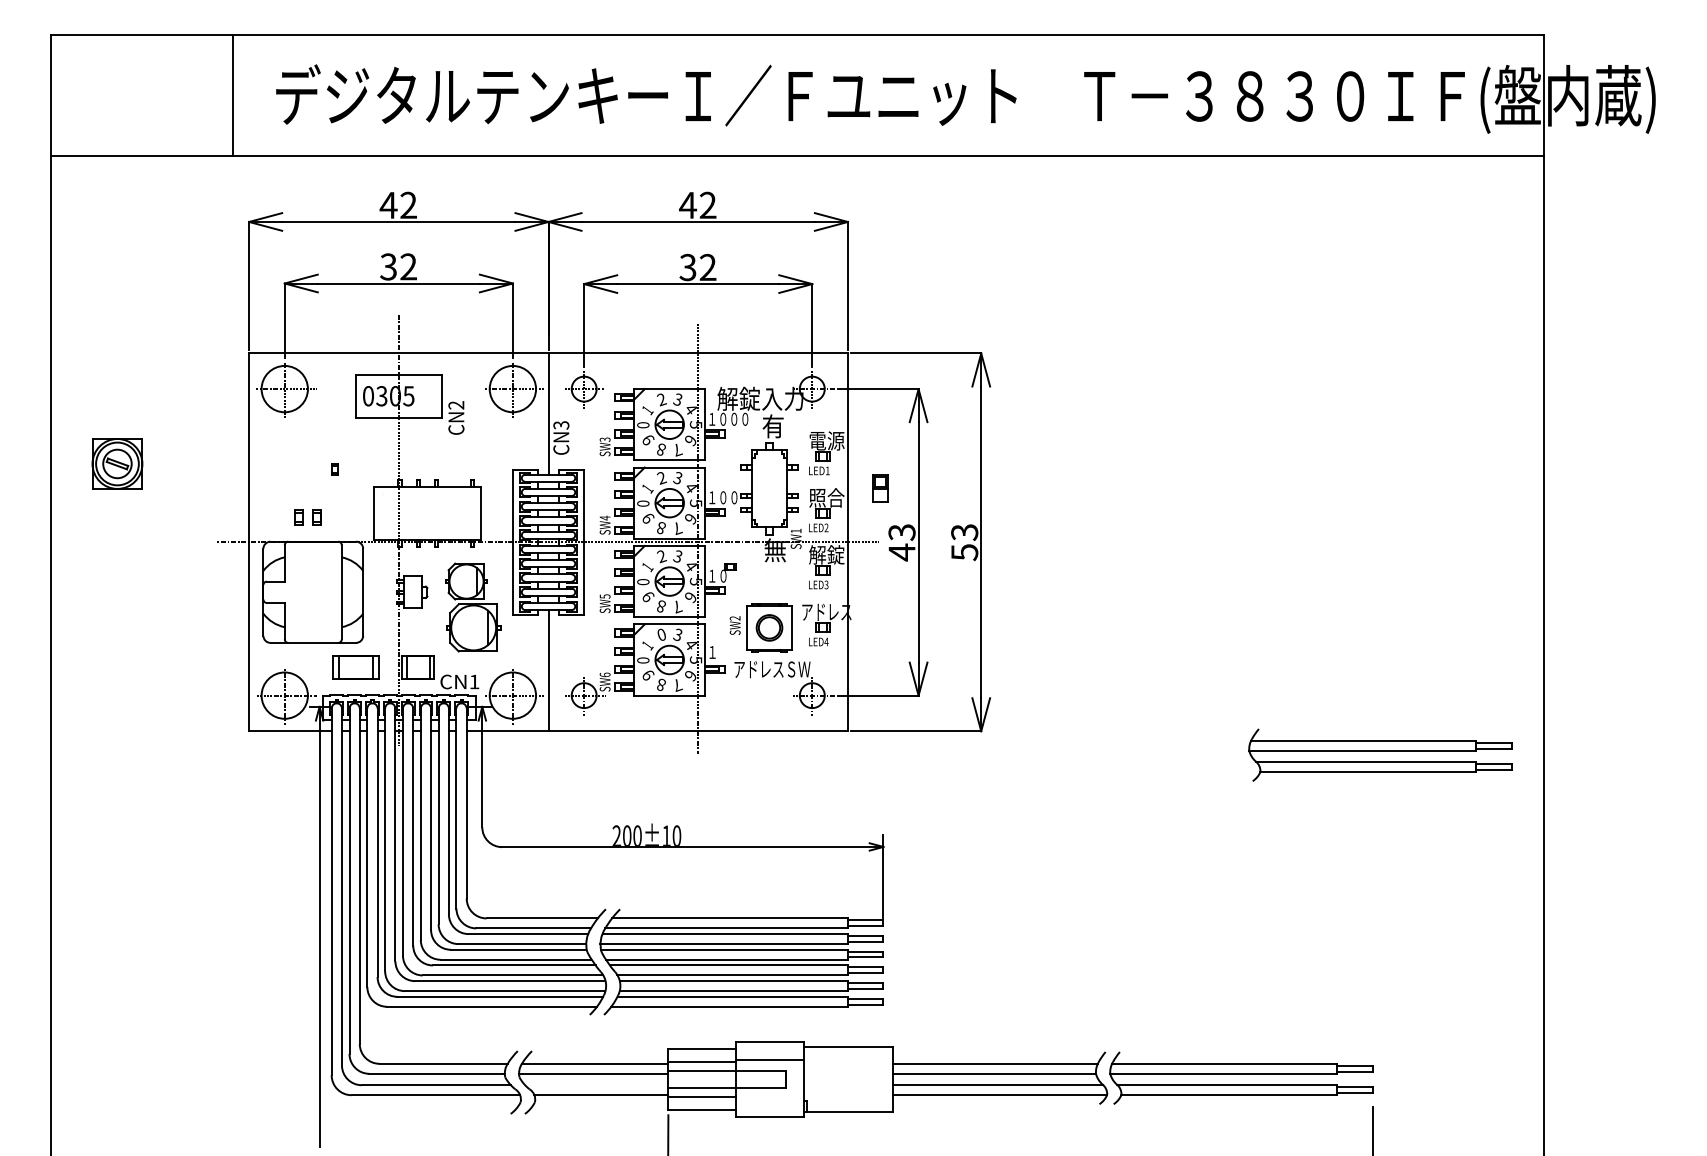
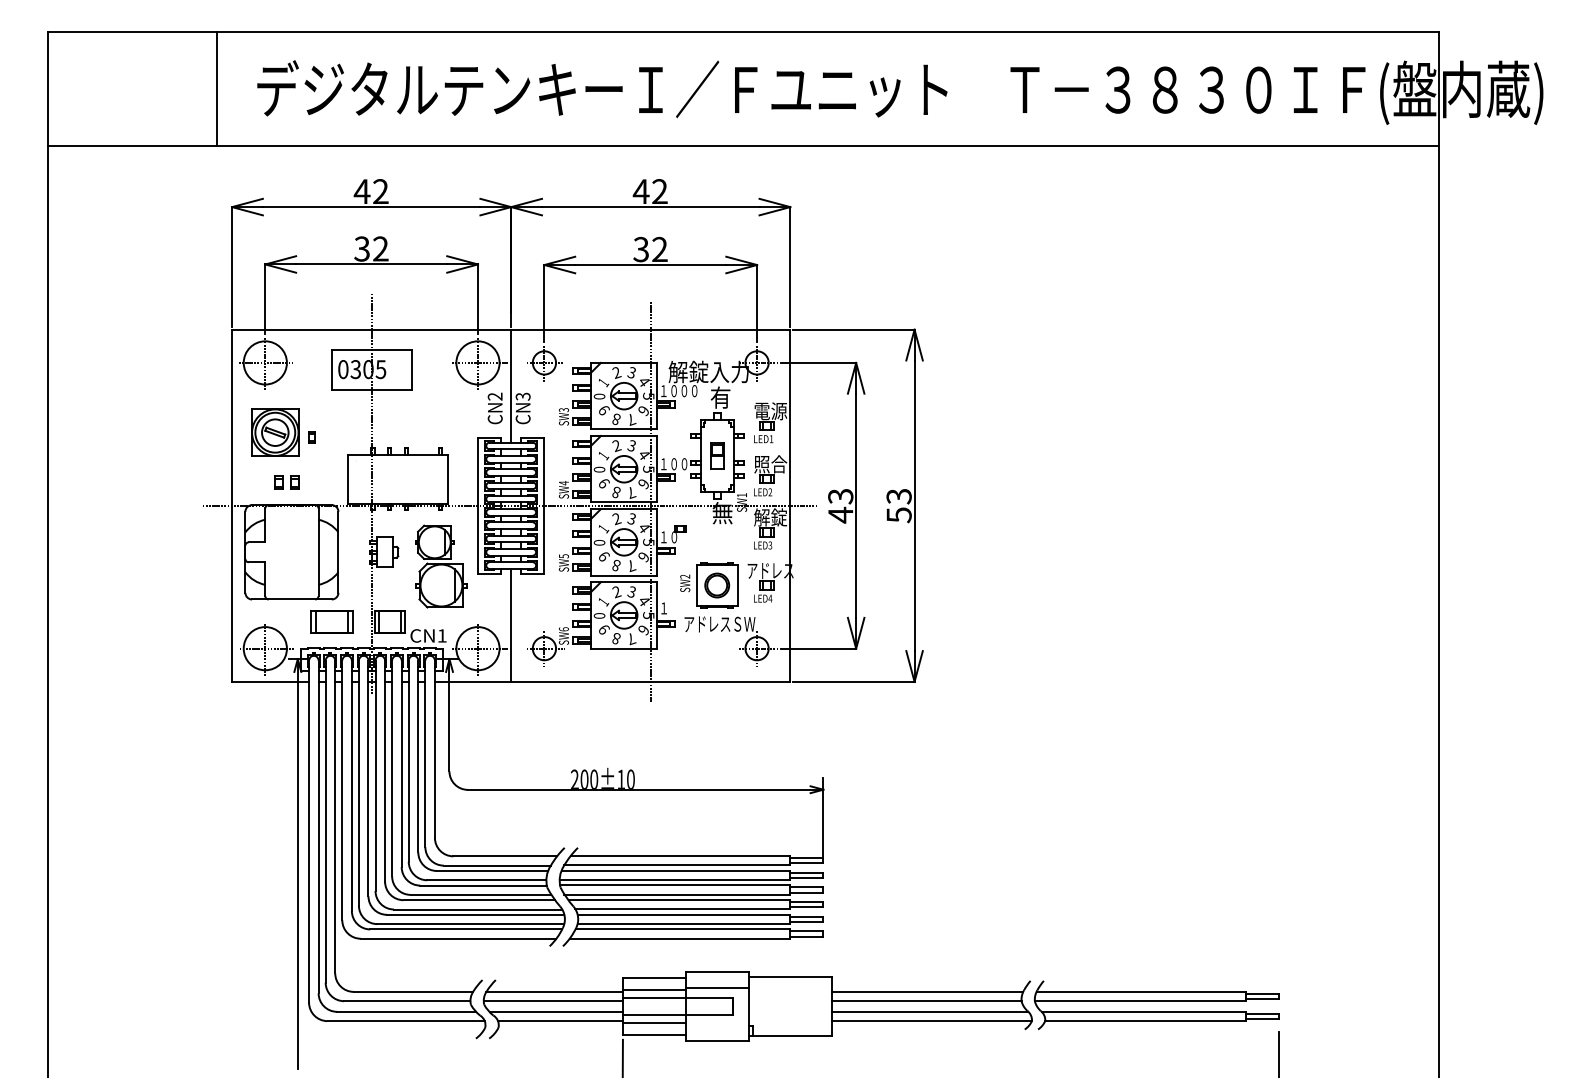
text: (456, 417) -> (495, 408), moved
part: (117, 463) -> (275, 432), moved
part: (880, 488) -> (717, 455), moved
text: (661, 635) -> (616, 592), 0 -> 2
part: (1380, 754) -> (1286, 703), removed
line: (596, 1085) -> (555, 1012), added

